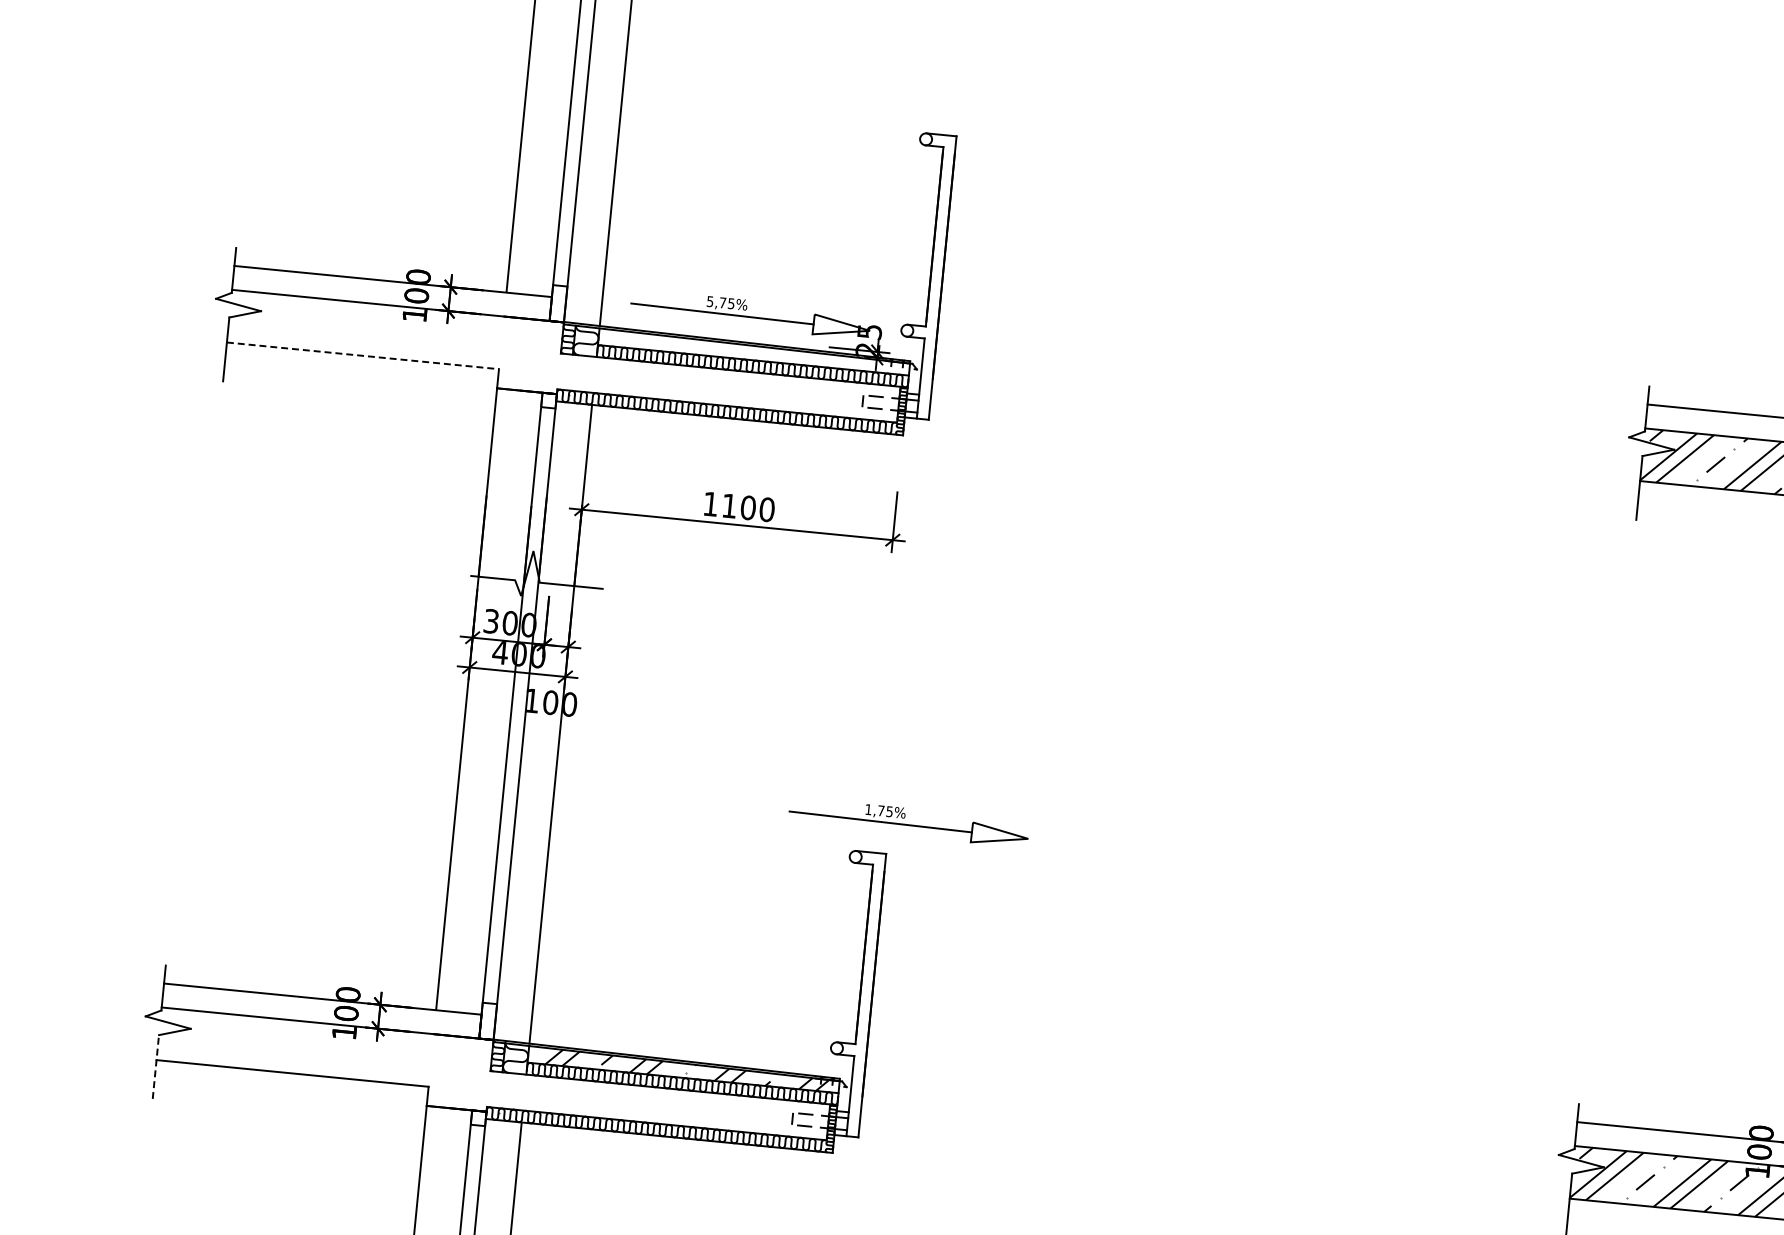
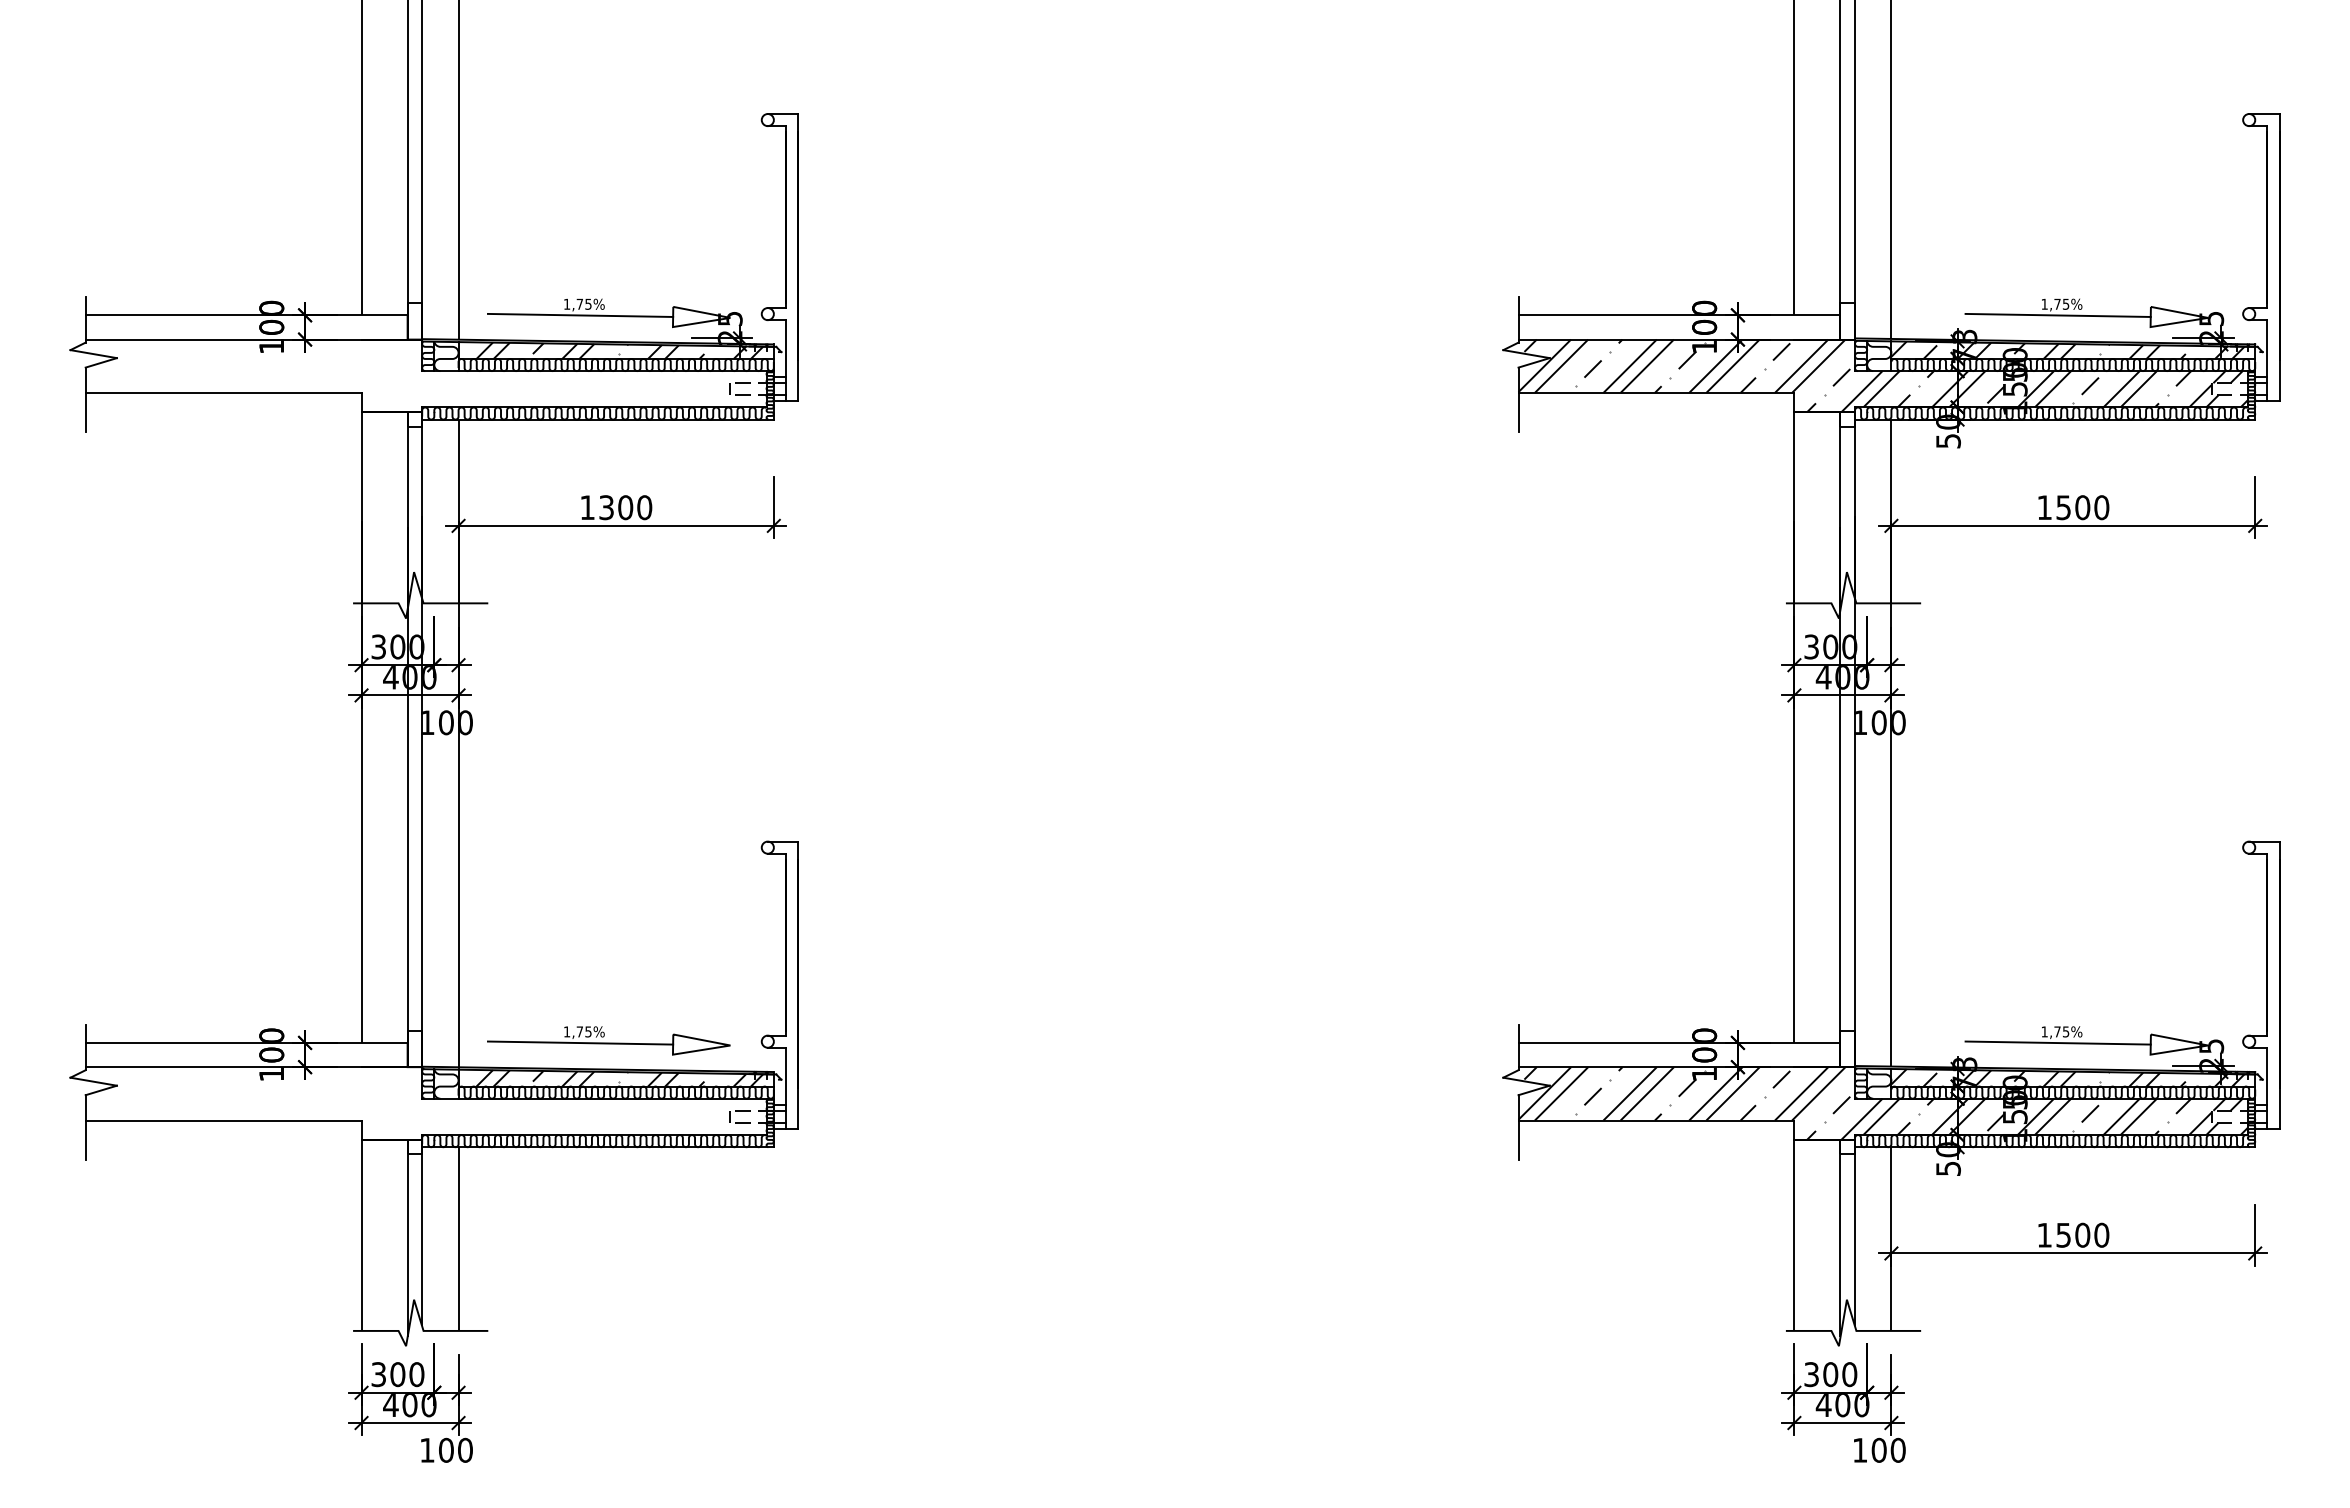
text: (709, 300) -> (566, 303), 5,75%%% -> 1,75%%%
hatch: (757, 352) -> (619, 350), added
line: (362, 355) -> (223, 392), dashed -> solid
text: (729, 505) -> (606, 507), 1100 -> 1300
part: (908, 822) -> (608, 1040), moved
line: (155, 1066) -> (85, 1127), dashed -> solid

